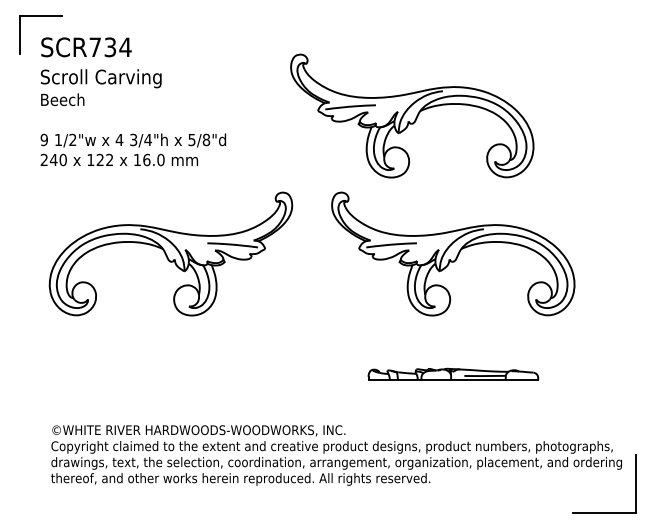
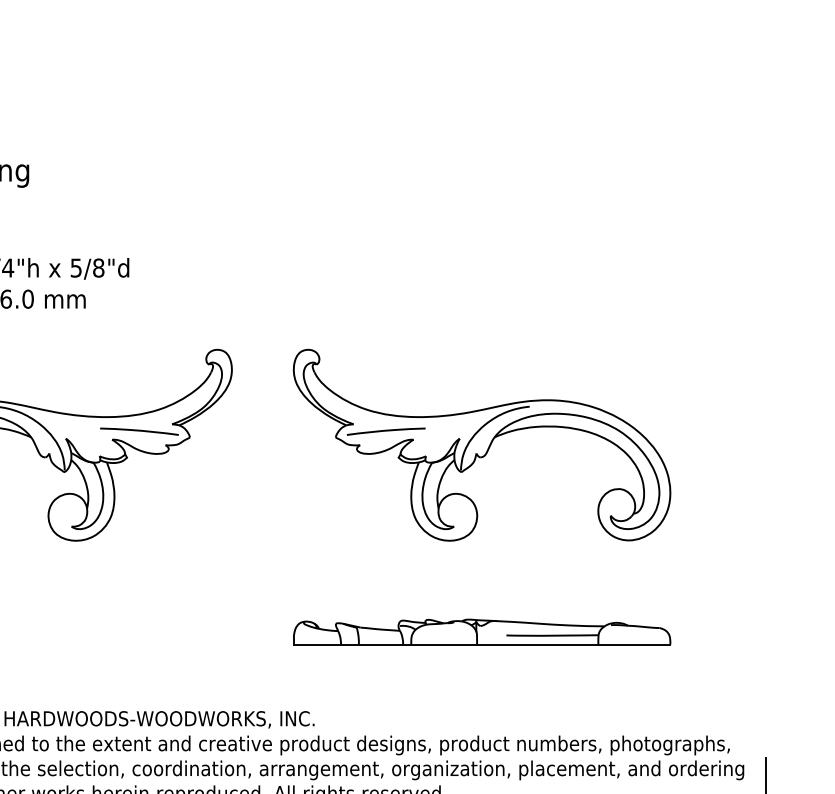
part: (412, 115) -> (418, 230), removed
part: (453, 374) -> (482, 632), size x1.43

